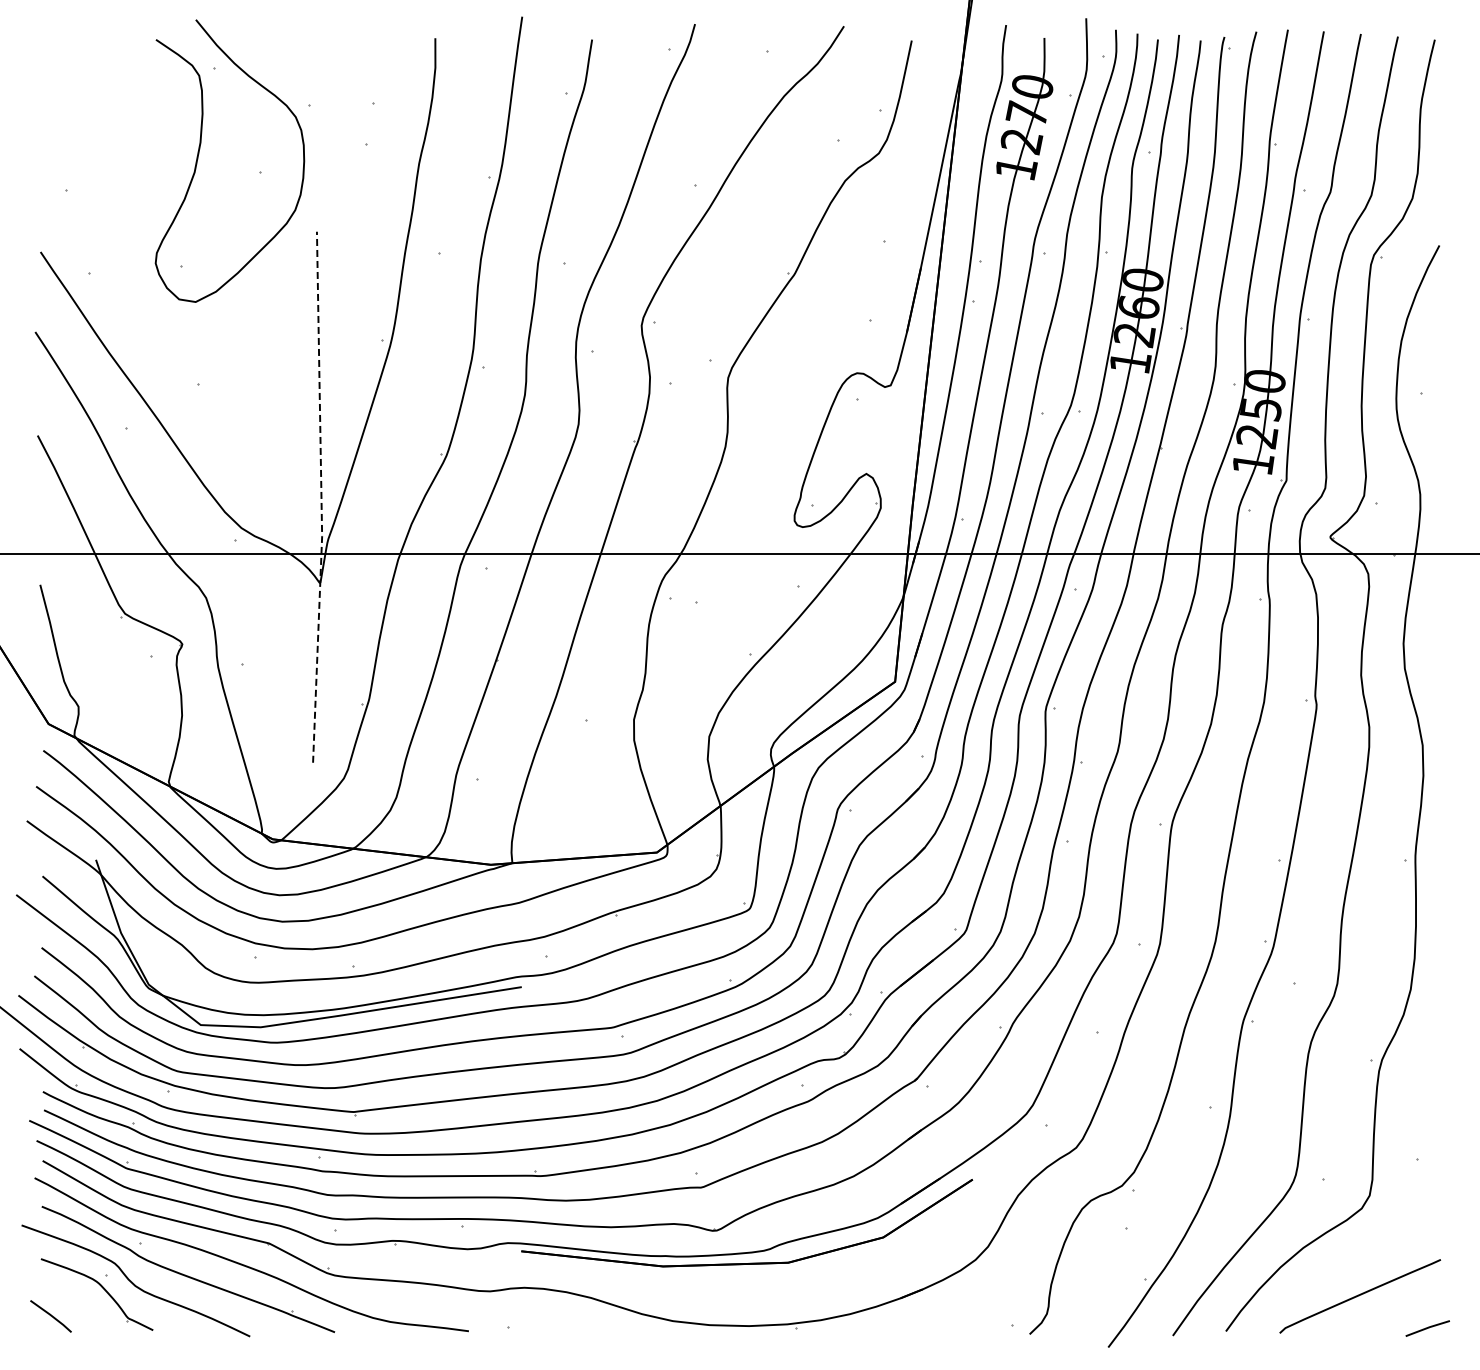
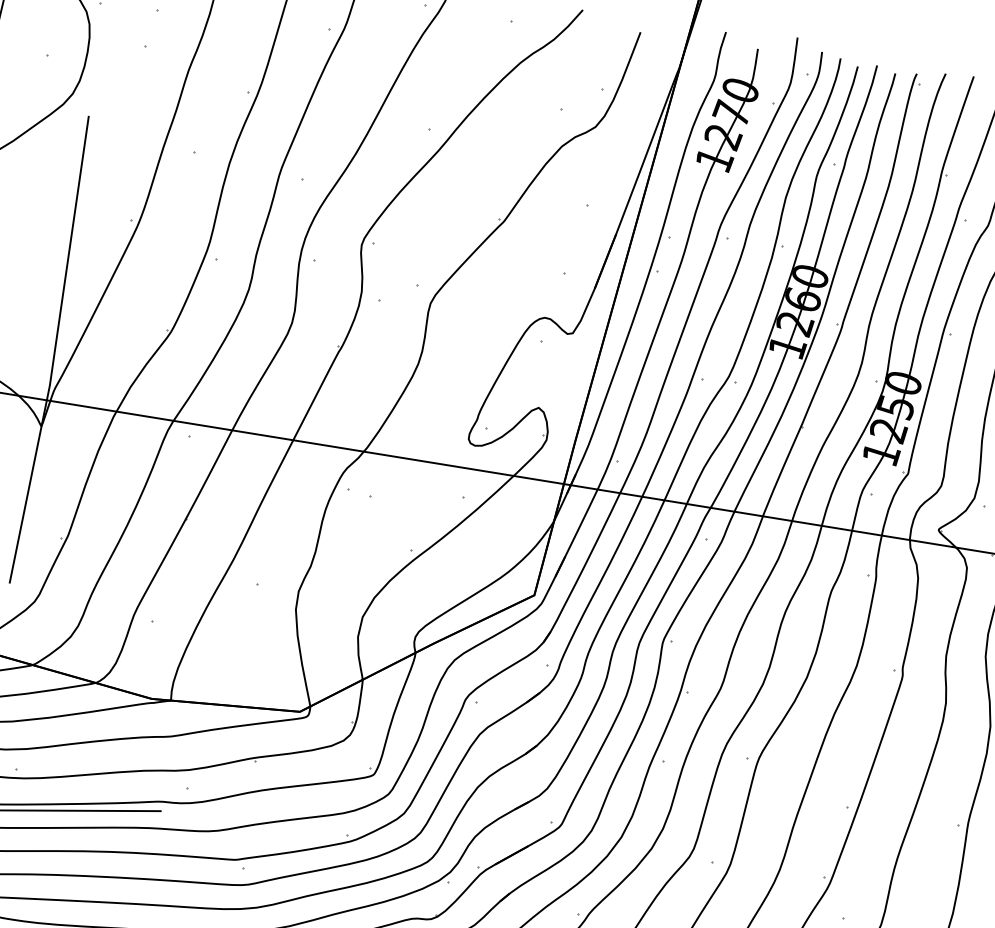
line: (321, 497) -> (54, 350), dashed -> solid

